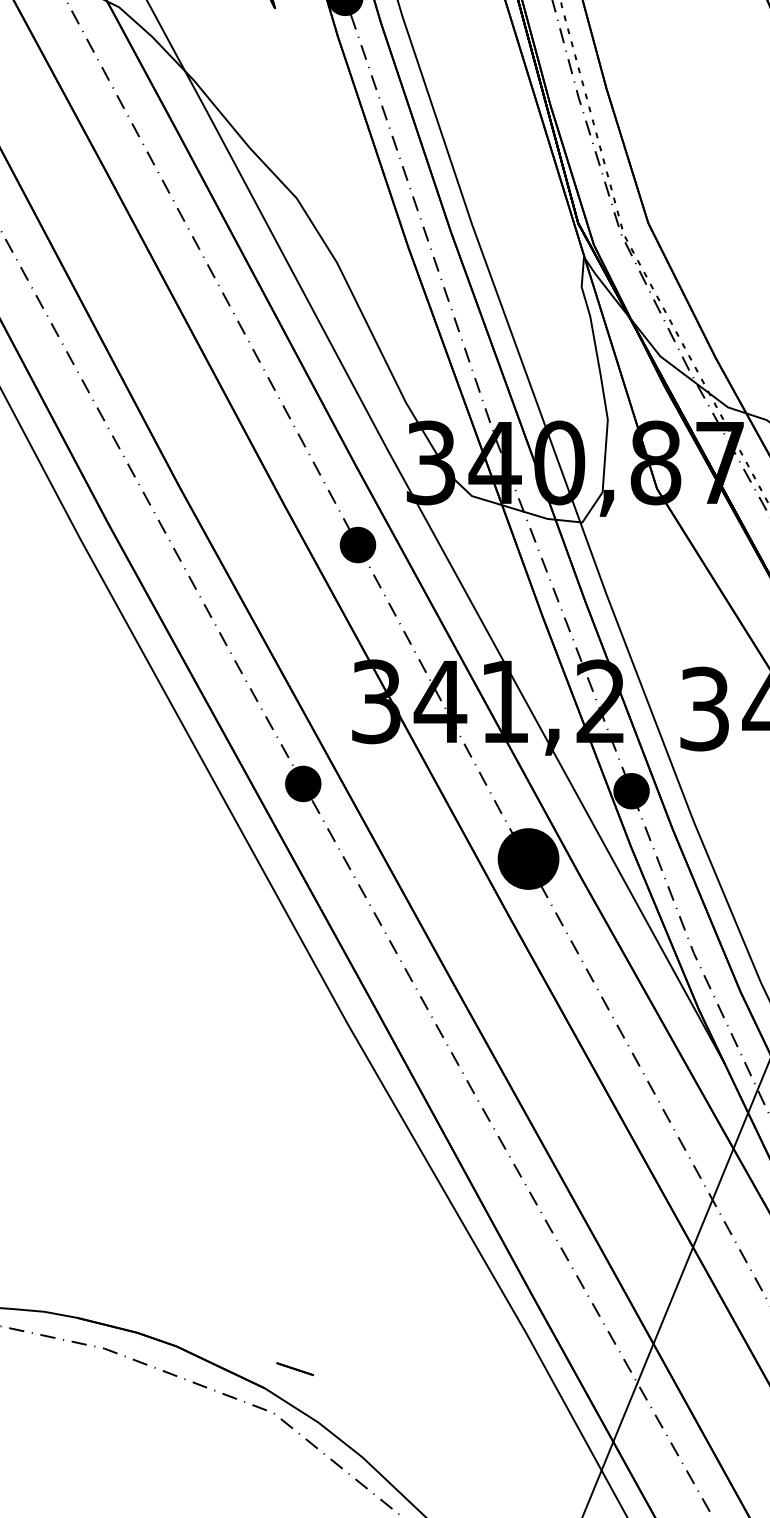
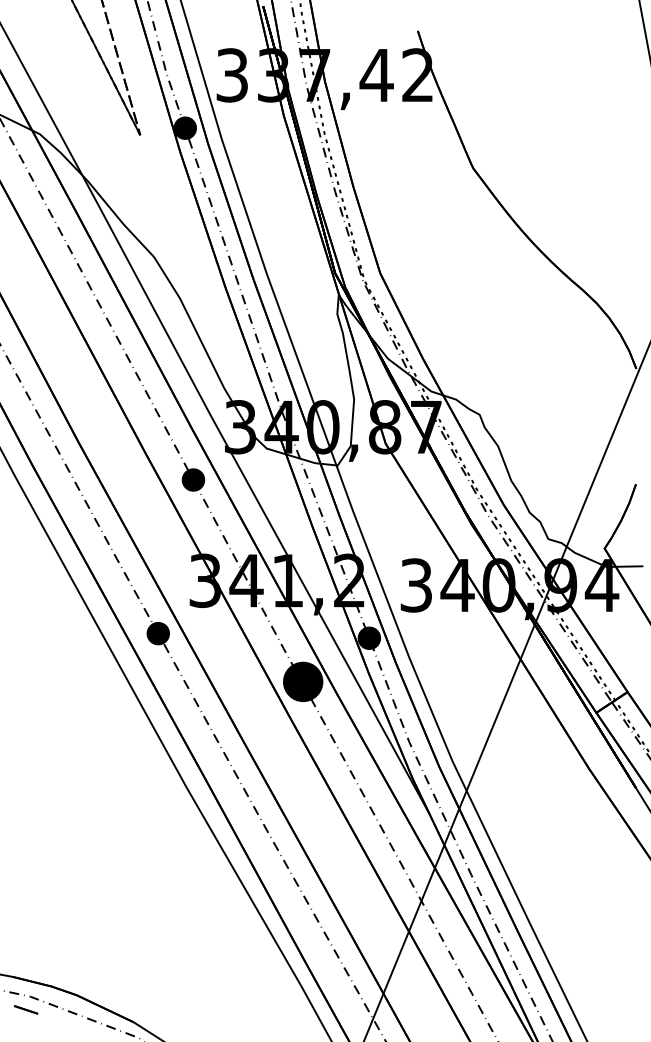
line: (295, 1368) -> (26, 1009), moved

